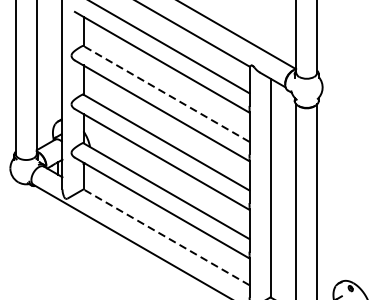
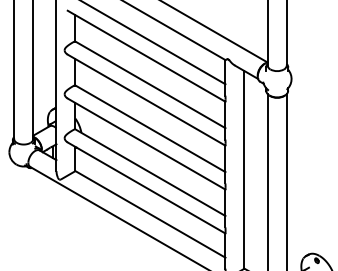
line: (166, 93) -> (150, 84), dashed -> solid
line: (166, 237) -> (150, 214), dashed -> solid

